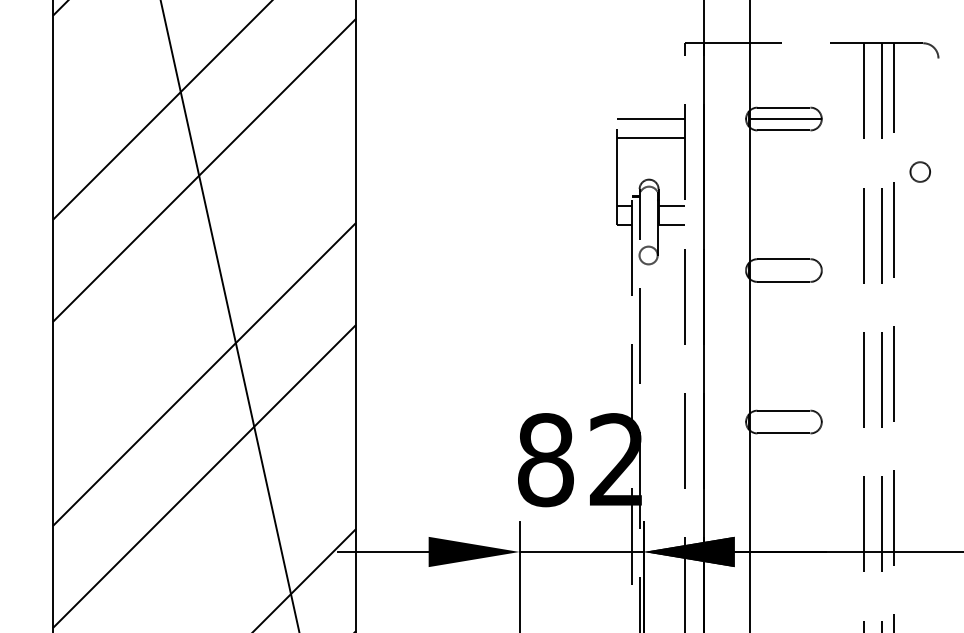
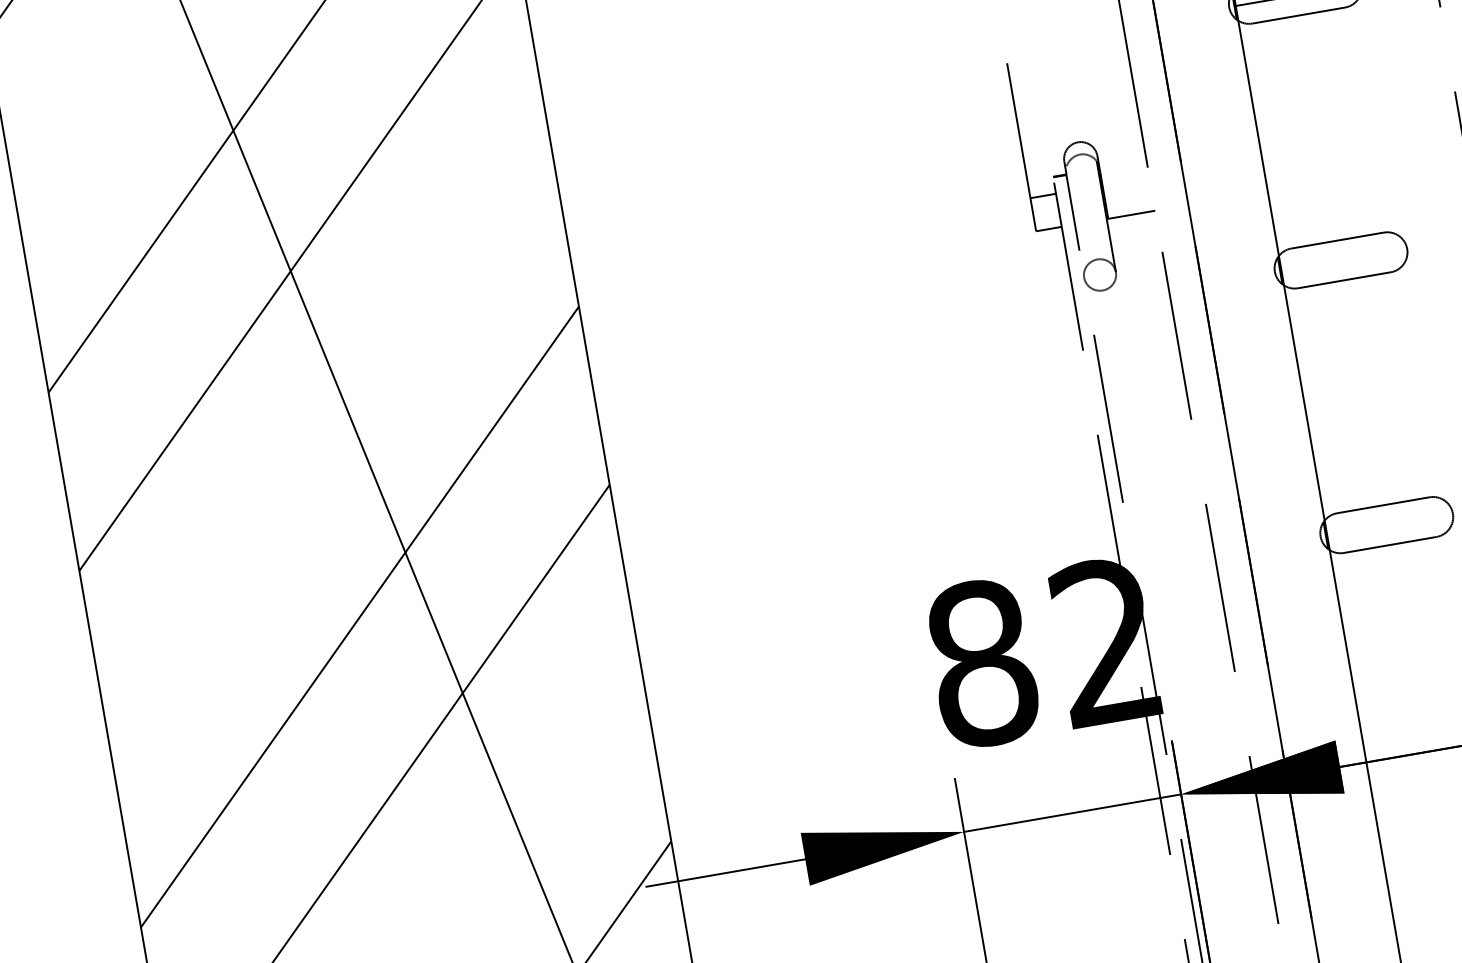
line: (651, 119) -> (1064, 36), removed
line: (651, 137) -> (1069, 67), removed
line: (671, 206) -> (1125, 182), removed

